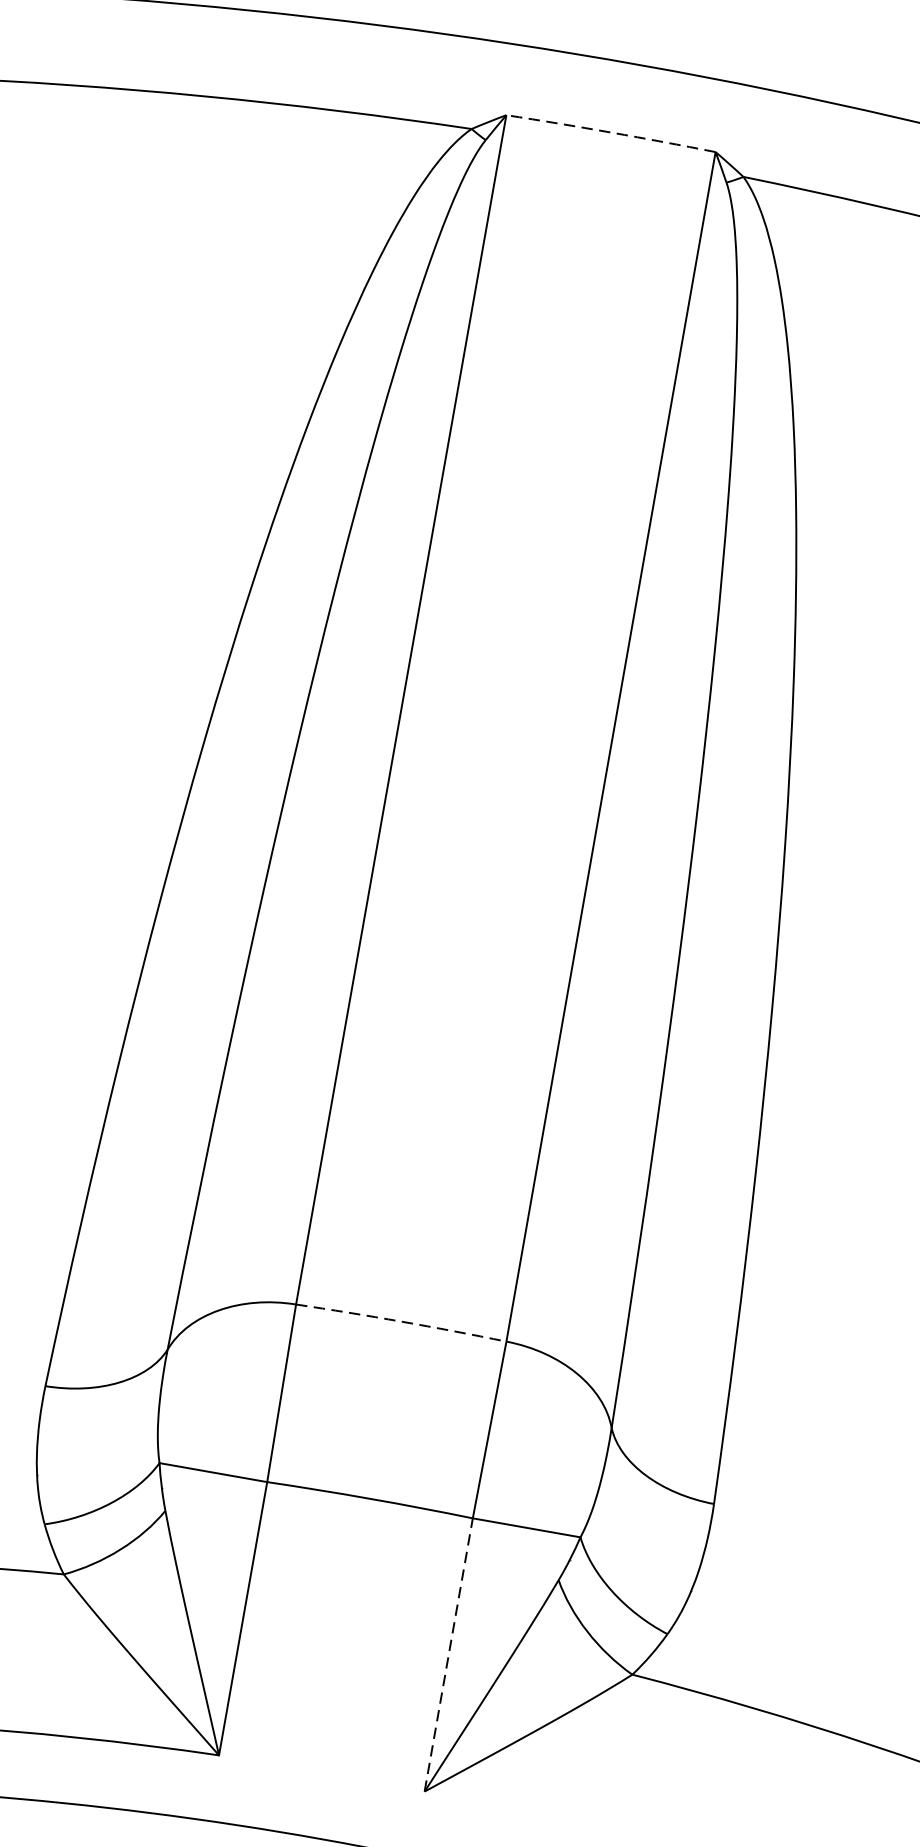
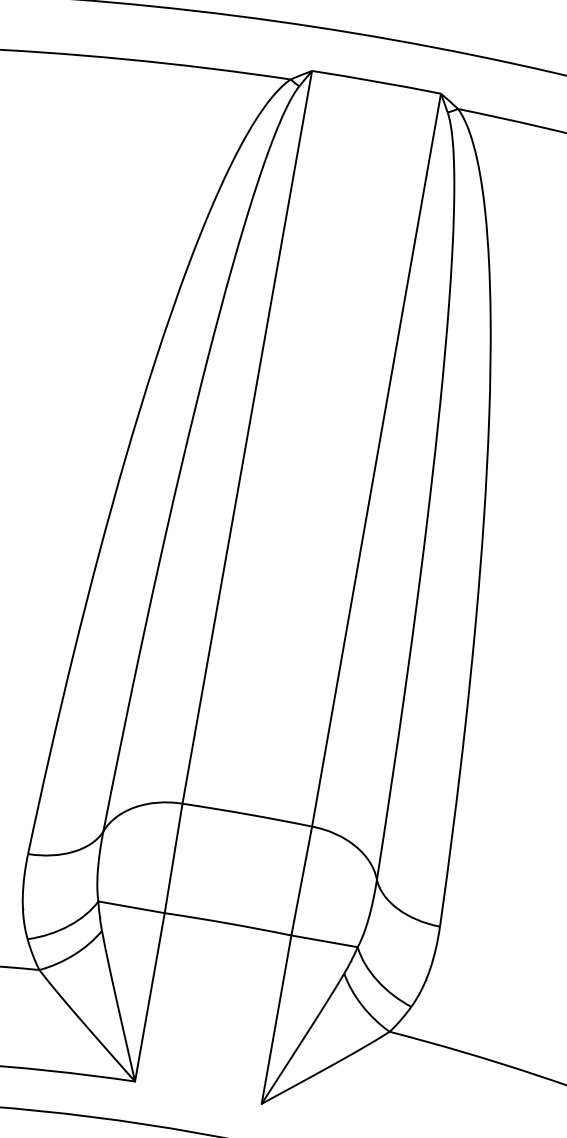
arc: (610, 132) -> (376, 81), dashed -> solid
arc: (401, 1321) -> (247, 814), dashed -> solid
line: (448, 1654) -> (276, 1019), dashed -> solid

